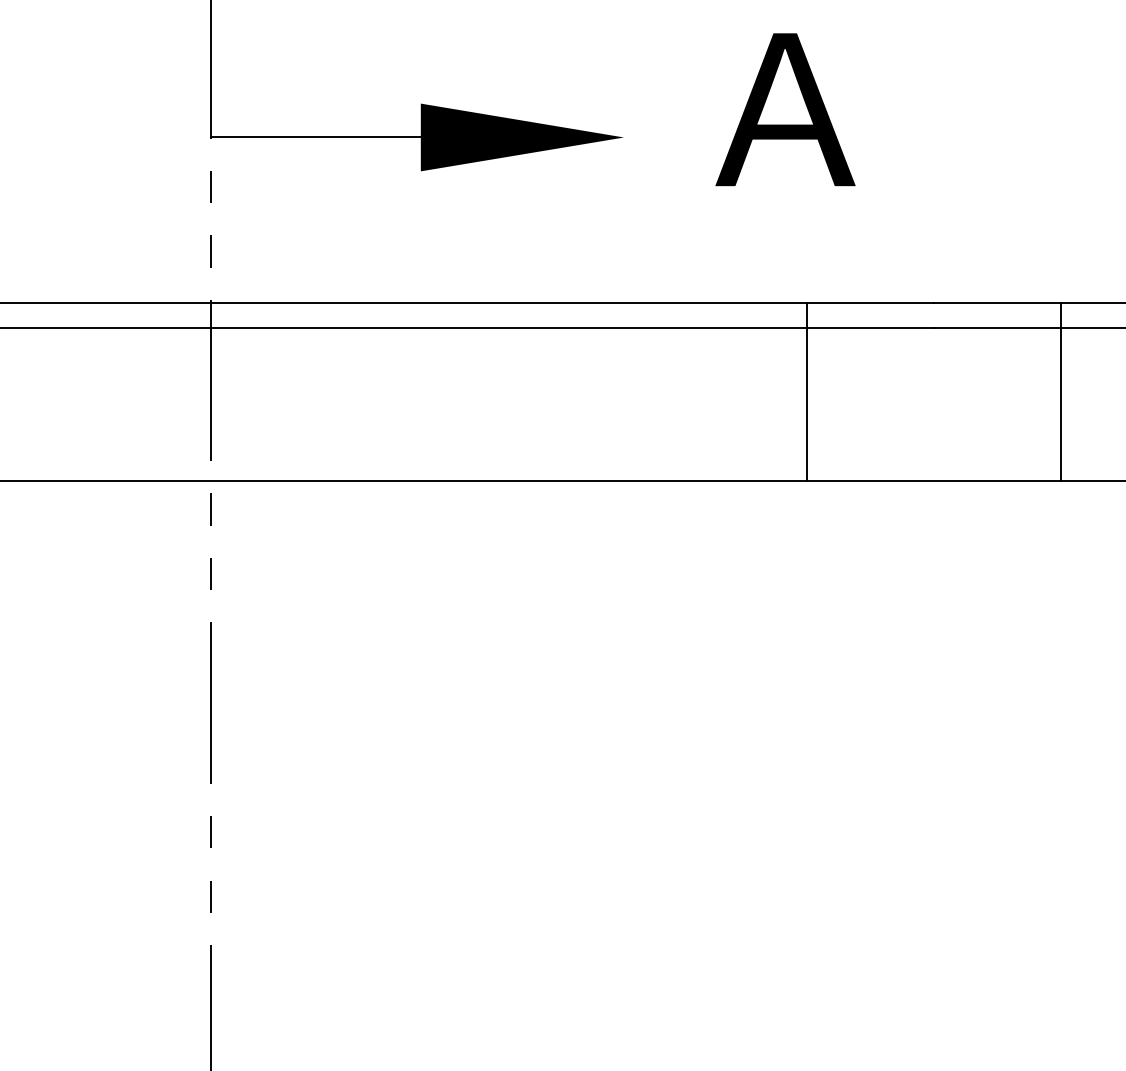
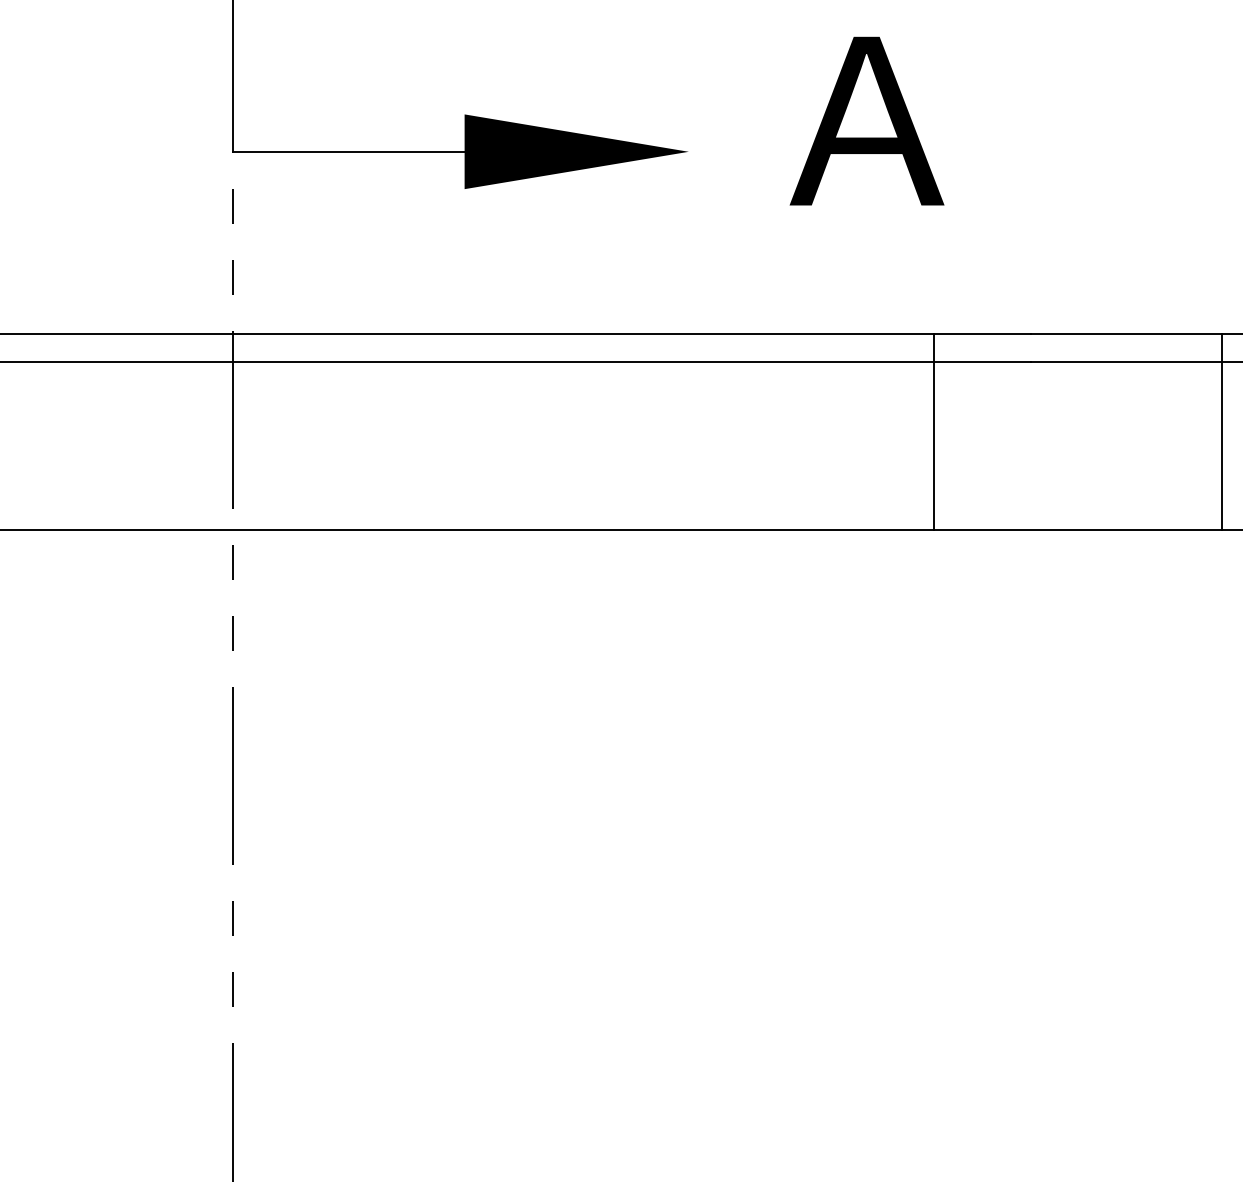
line: (807, 391) -> (934, 432), moved
line: (1061, 391) -> (1222, 432), moved

